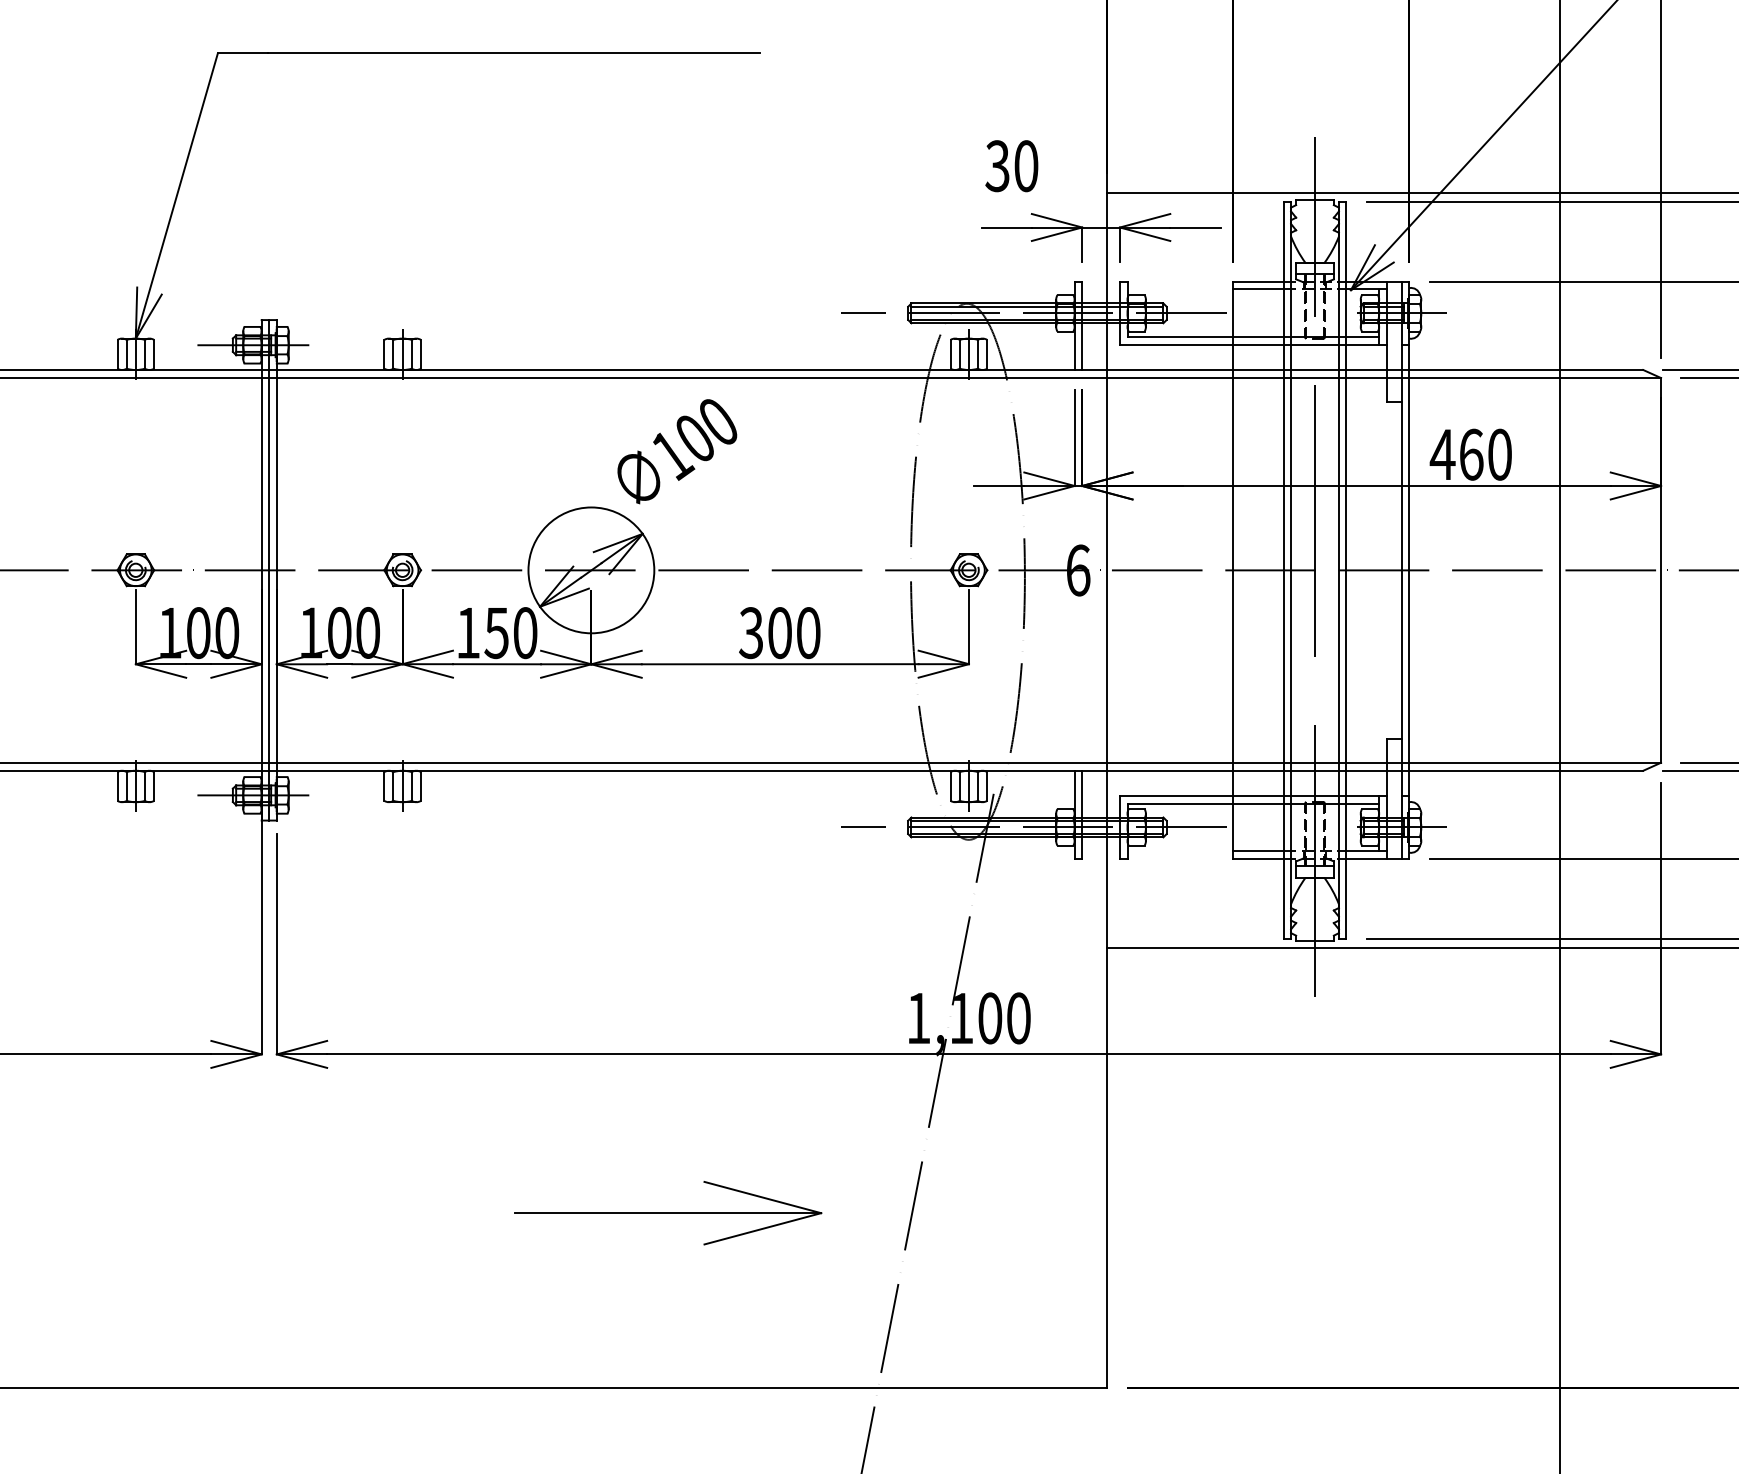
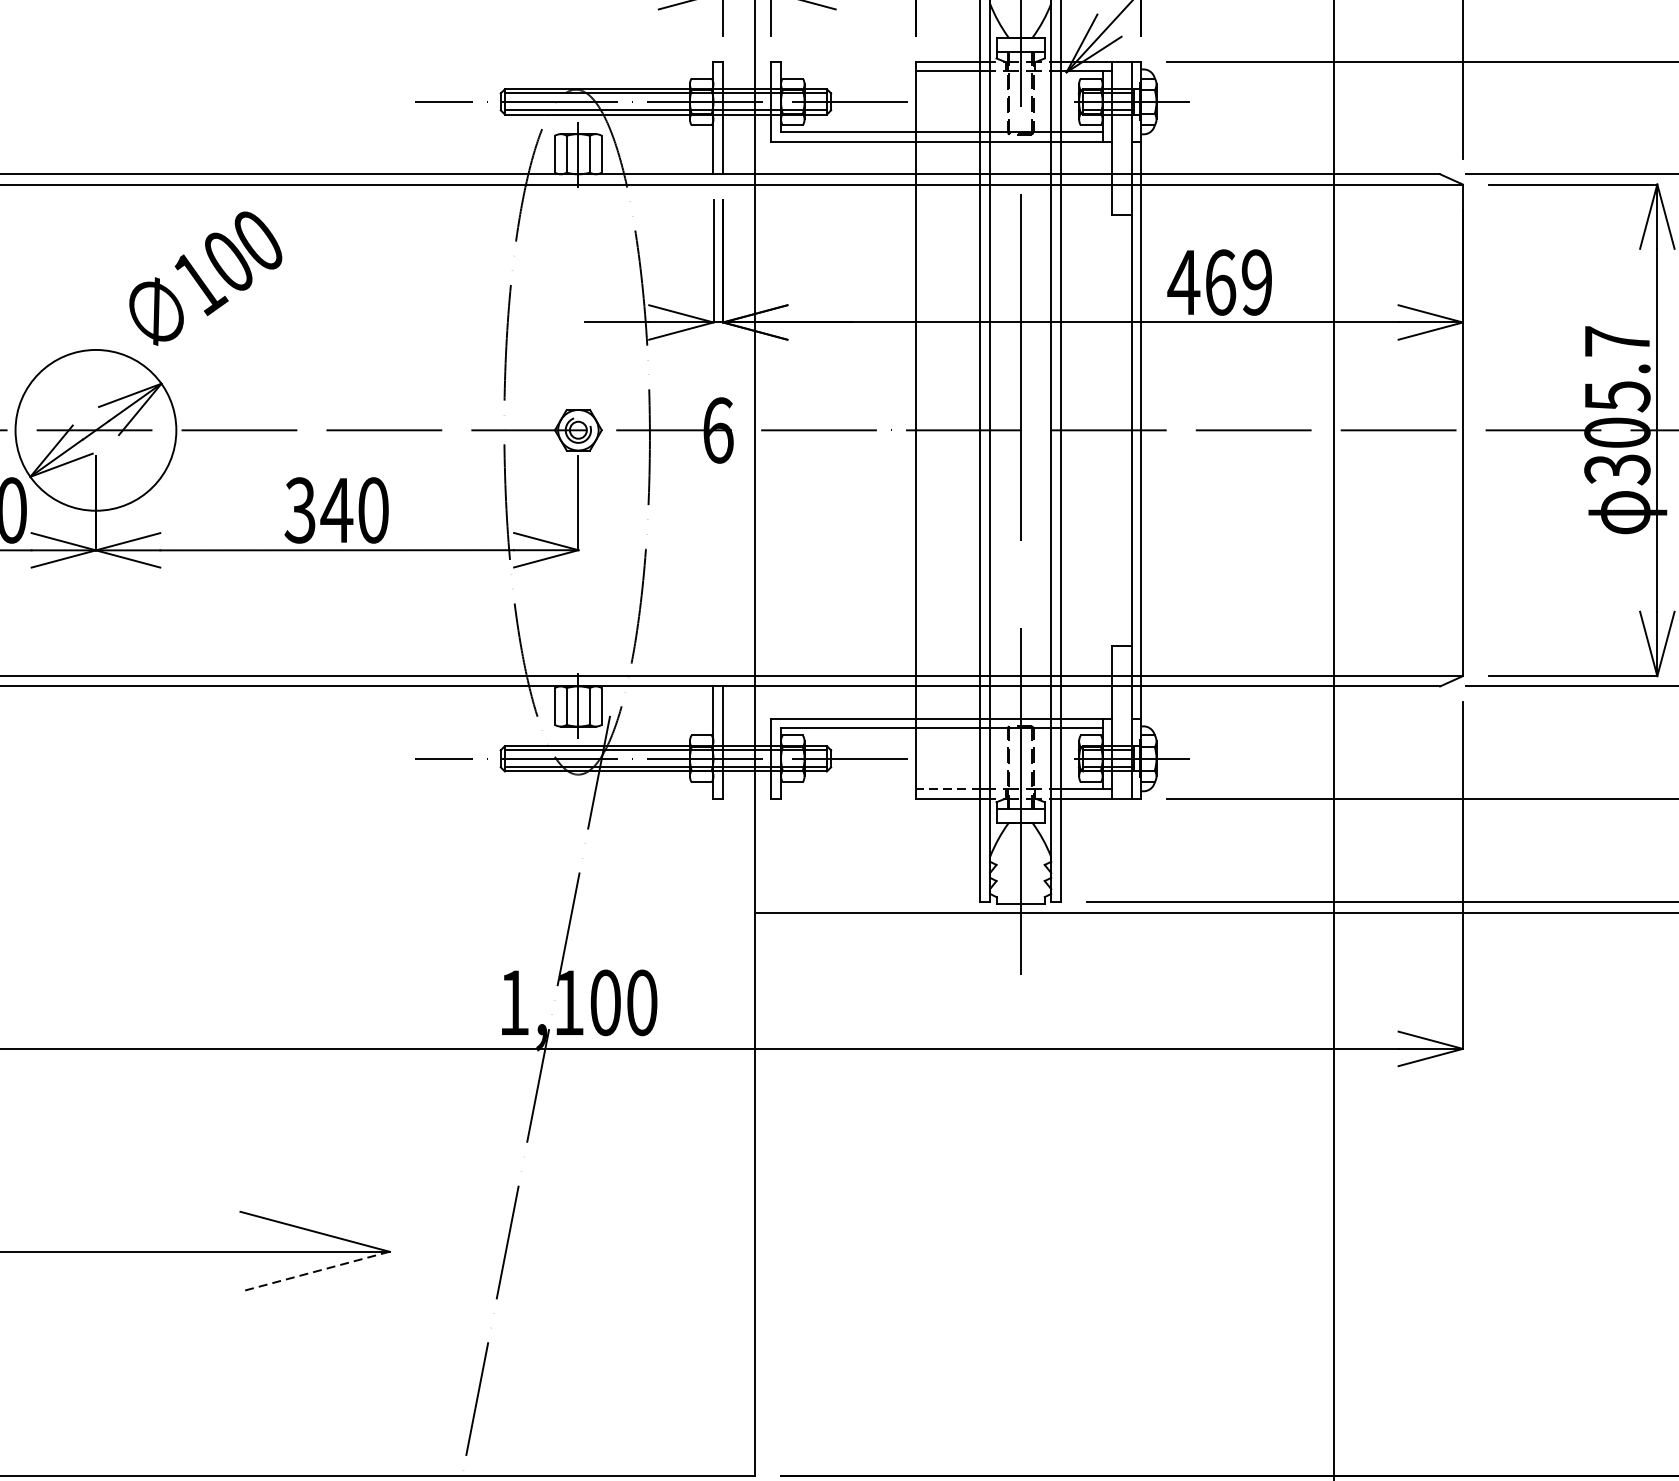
text: (1499, 454) -> (1256, 282), 460 -> 469
text: (779, 633) -> (336, 511), 300 -> 340
line: (1257, 851) -> (947, 789), solid -> dashed
line: (762, 1228) -> (314, 1271), solid -> dashed

